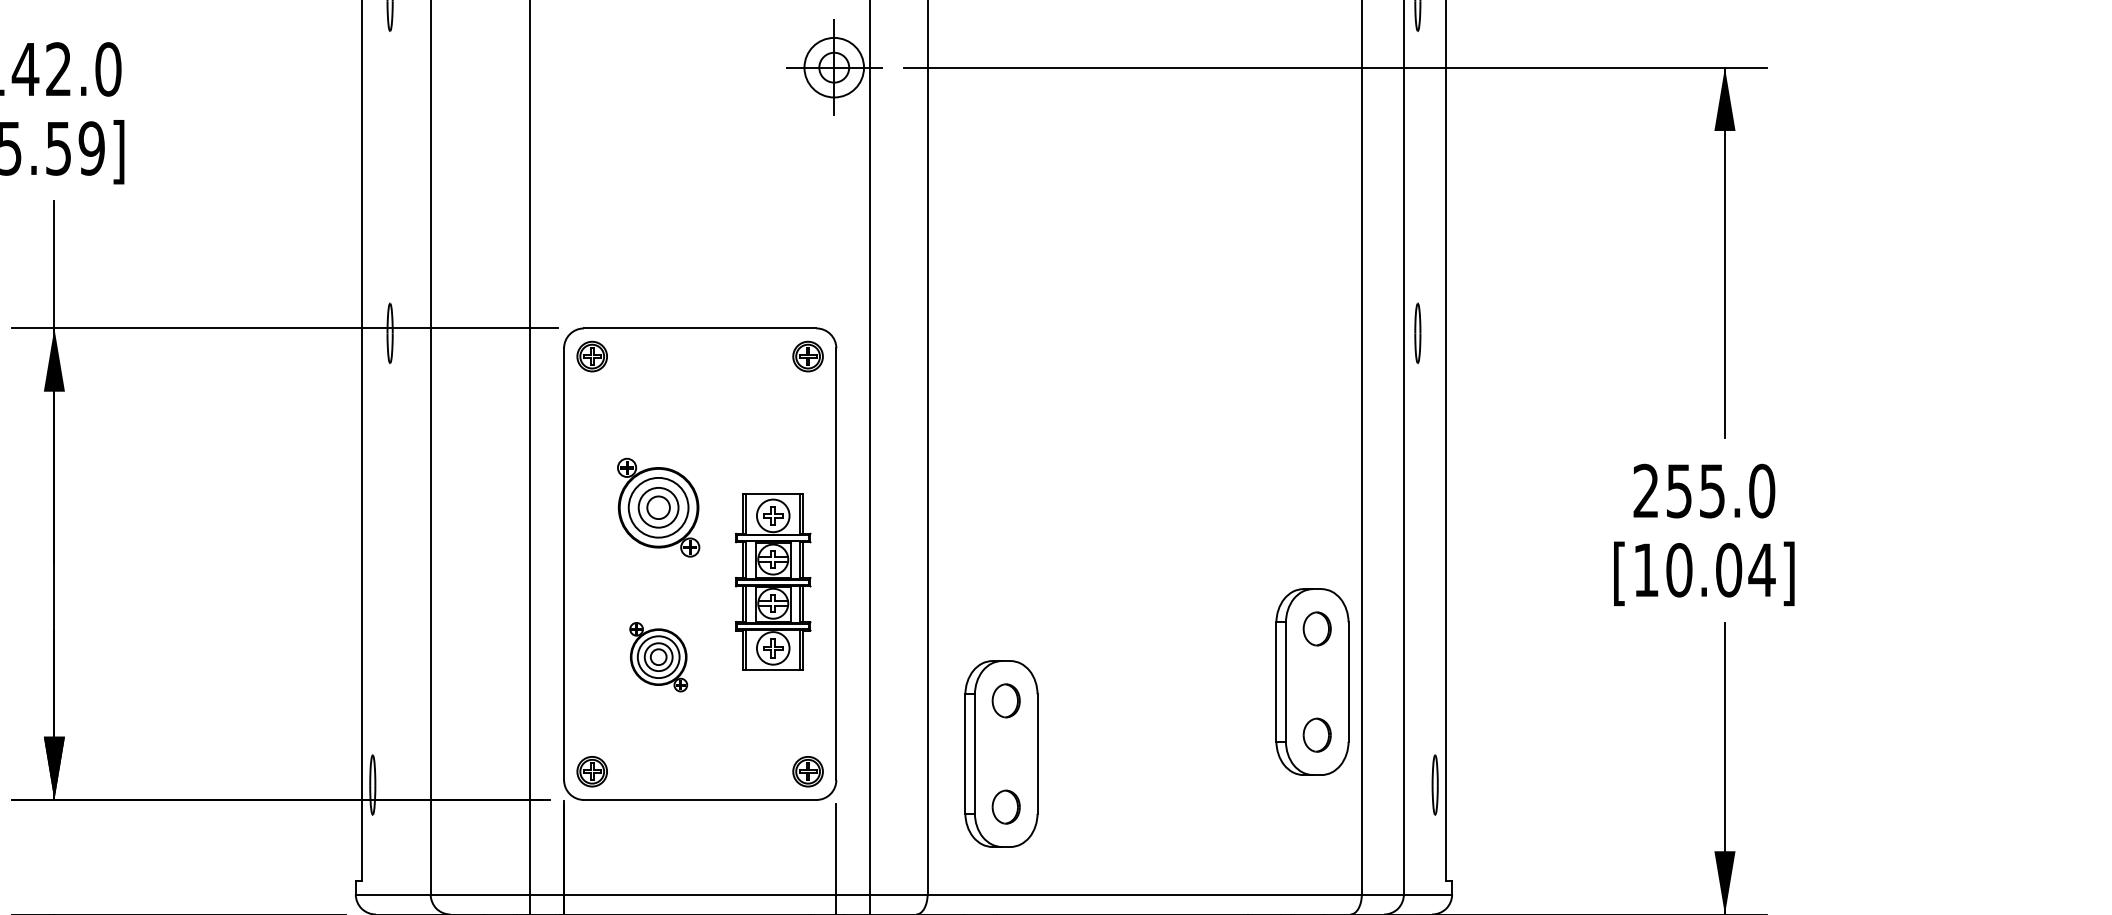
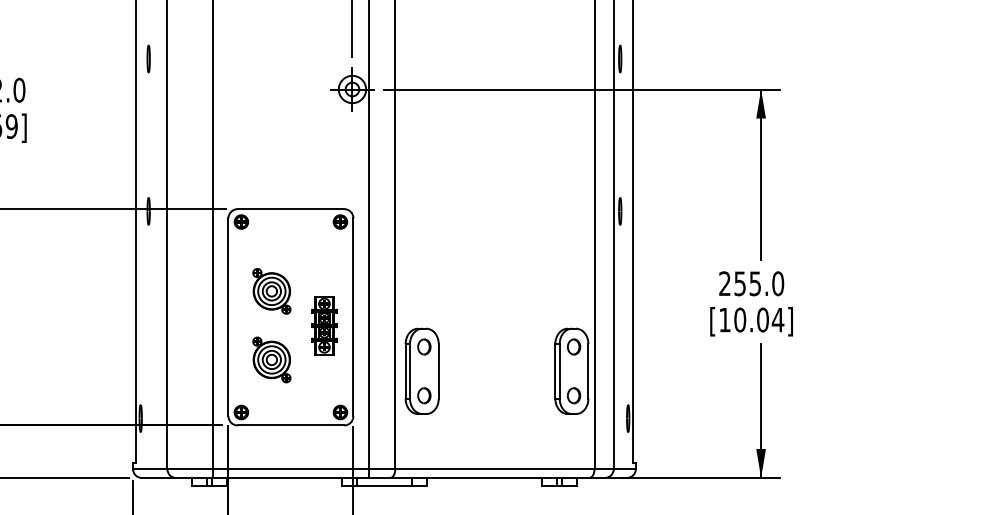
part: (773, 582) -> (324, 325), size x0.71
part: (657, 656) -> (271, 359), size x1.43
part: (999, 752) -> (421, 370), moved

